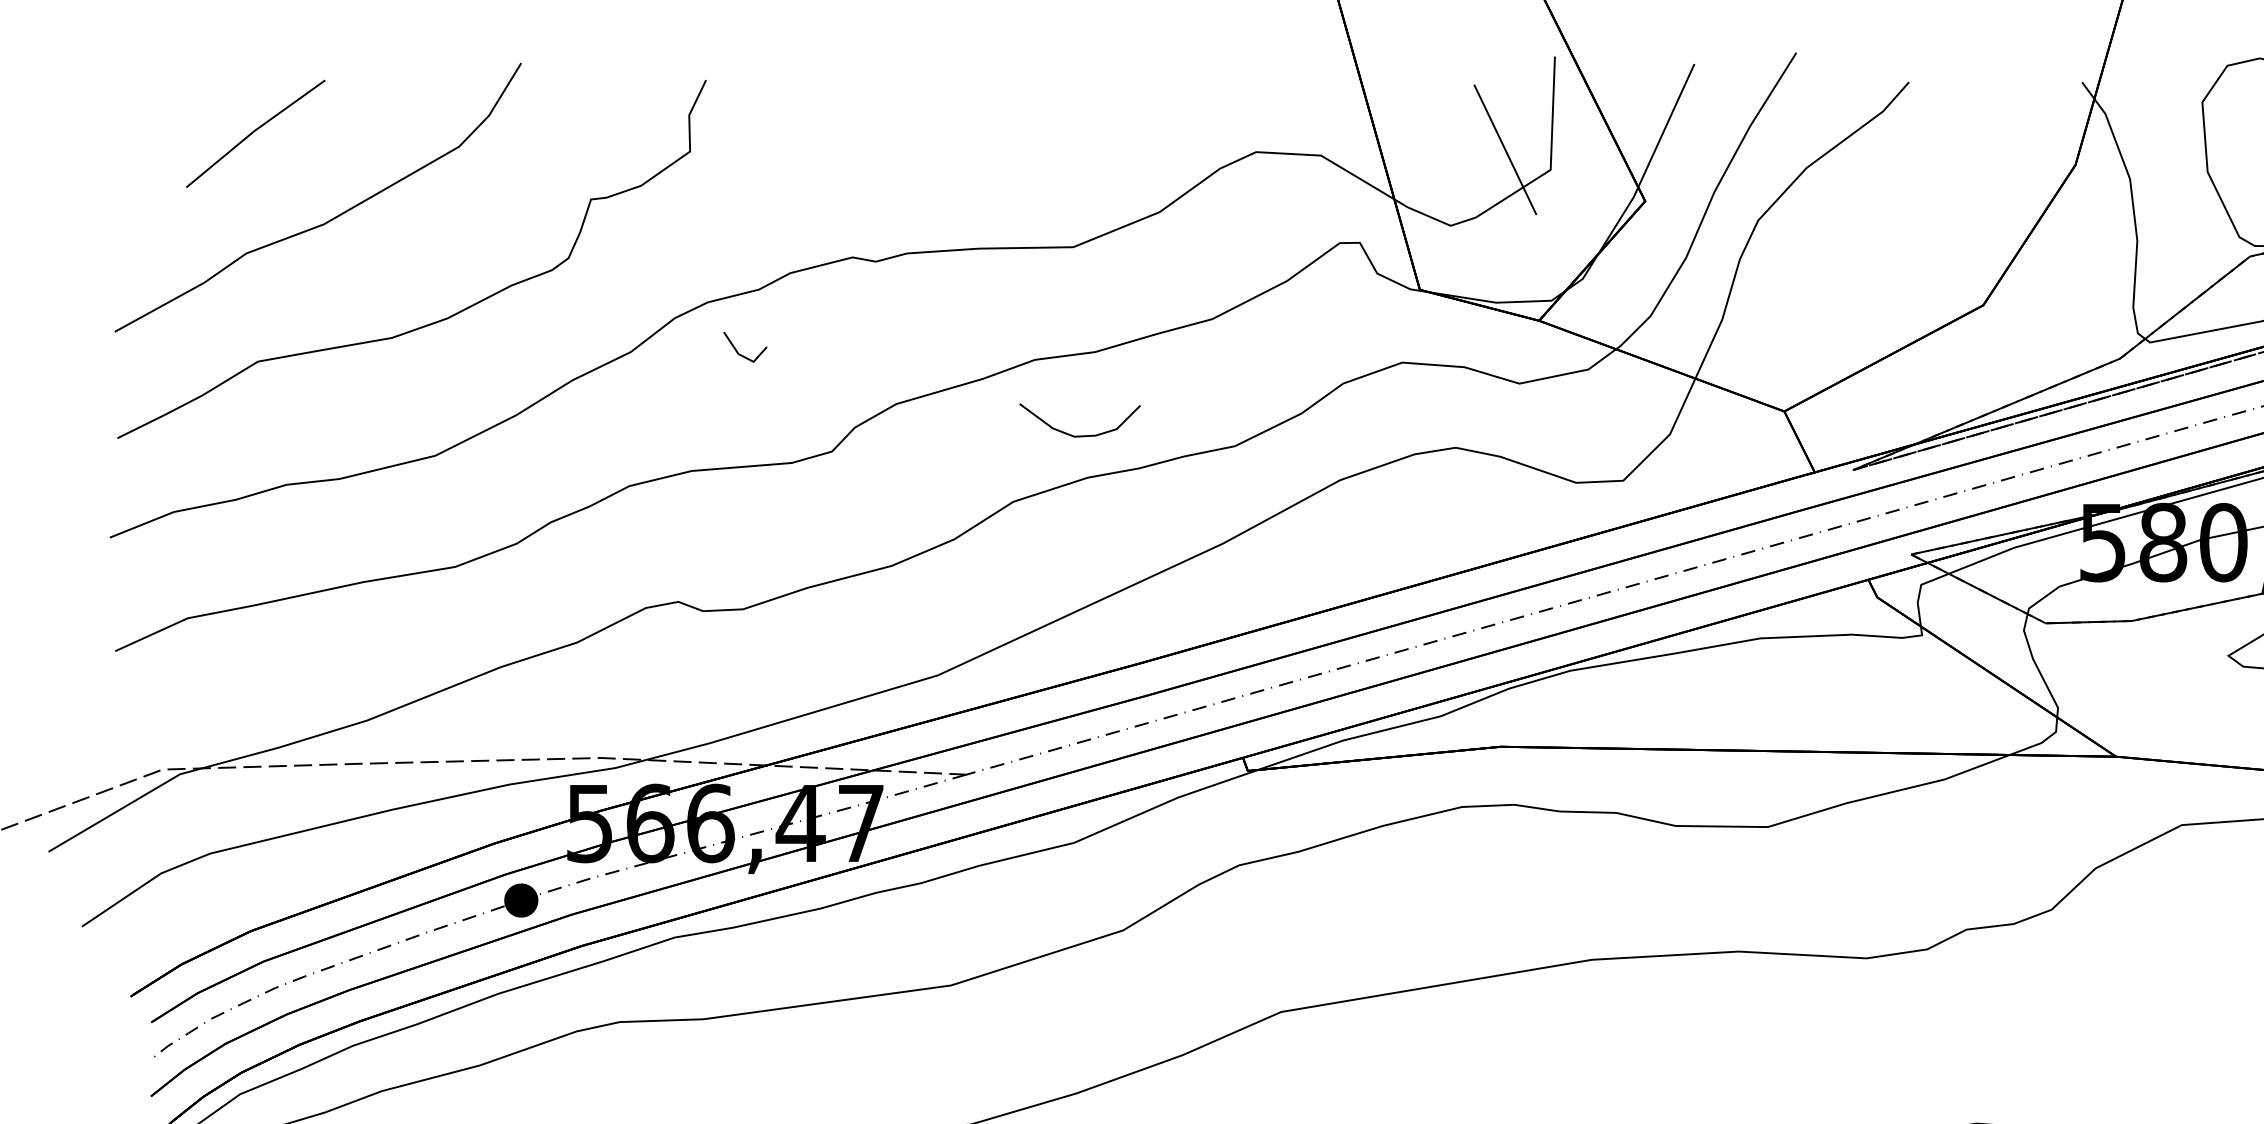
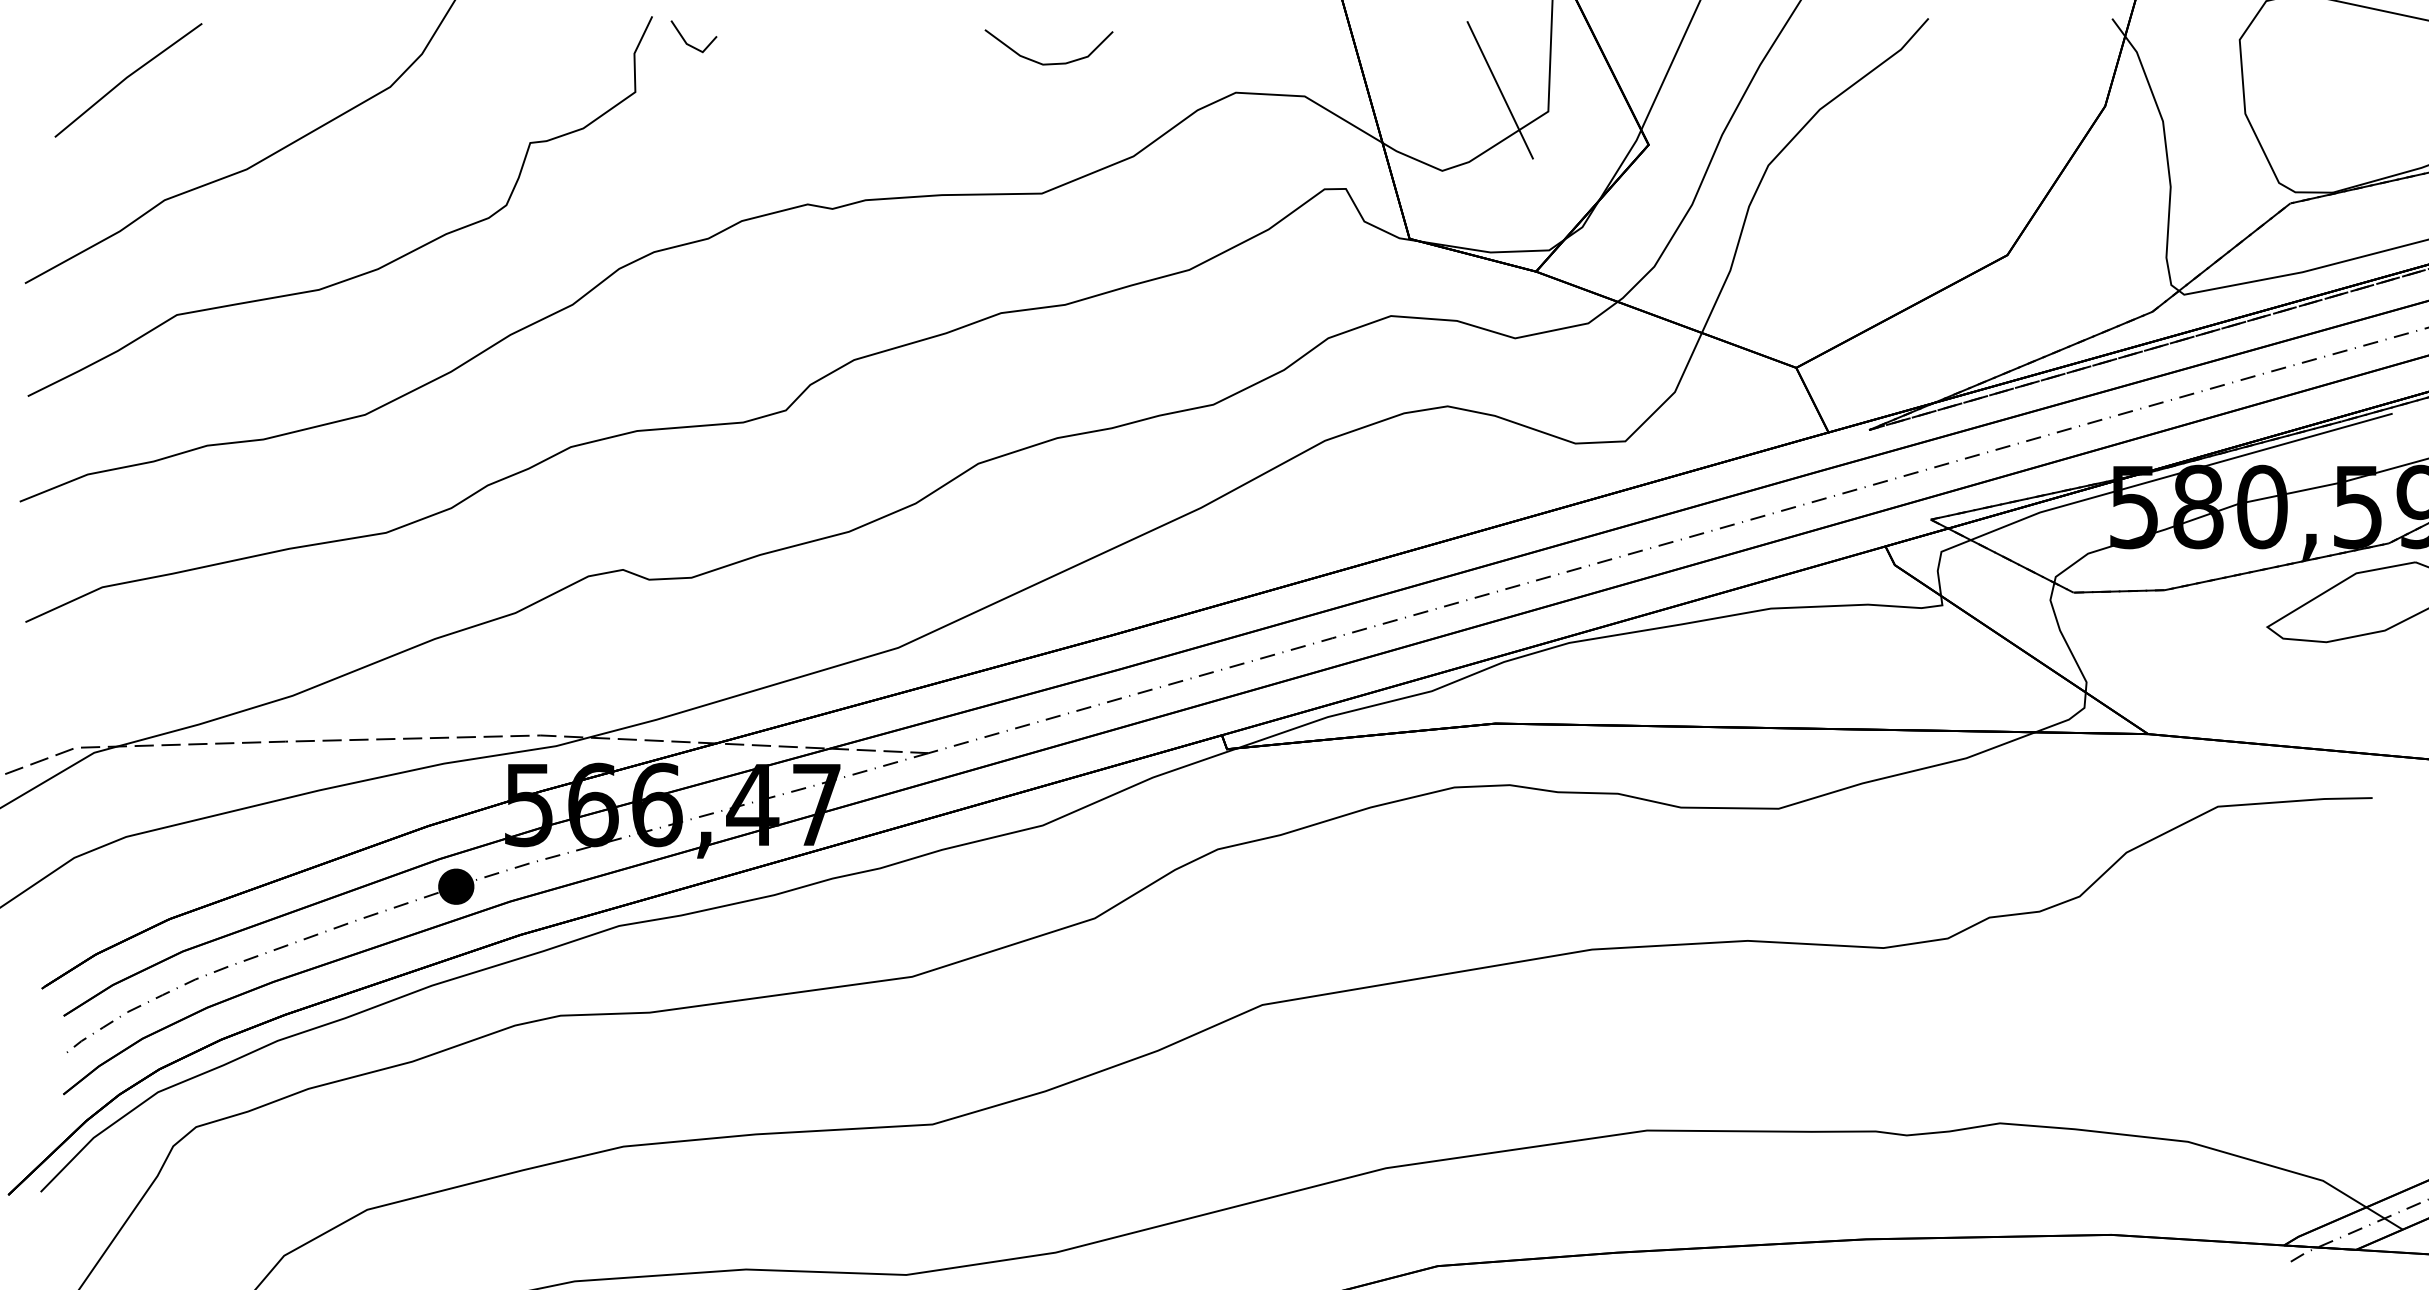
line: (254, 132) -> (127, 78), moved
line: (742, 354) -> (690, 44), moved
curve: (1079, 435) -> (1048, 63), moved

